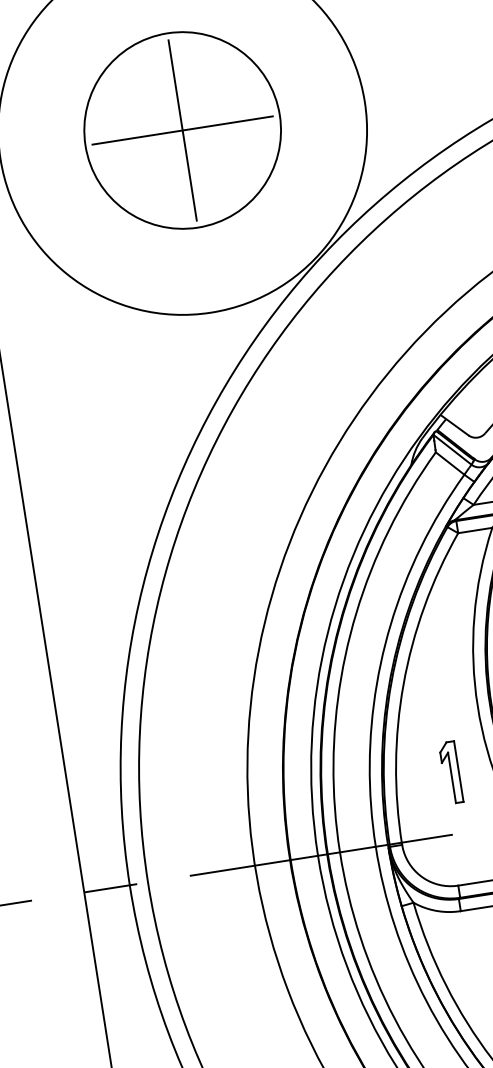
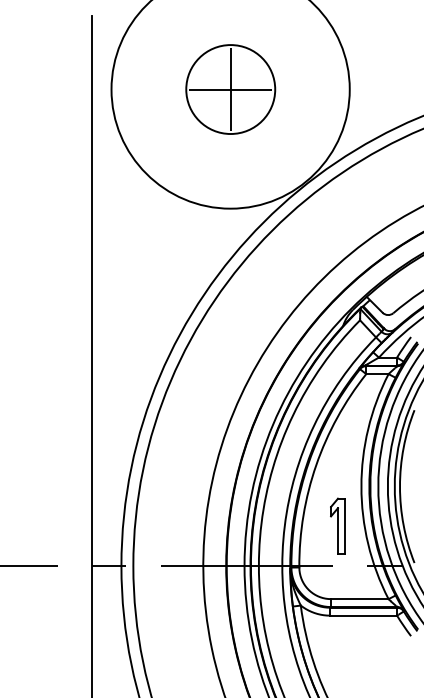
part: (182, 130) -> (230, 89), size x0.7
part: (450, 771) -> (337, 525), size x1.4

